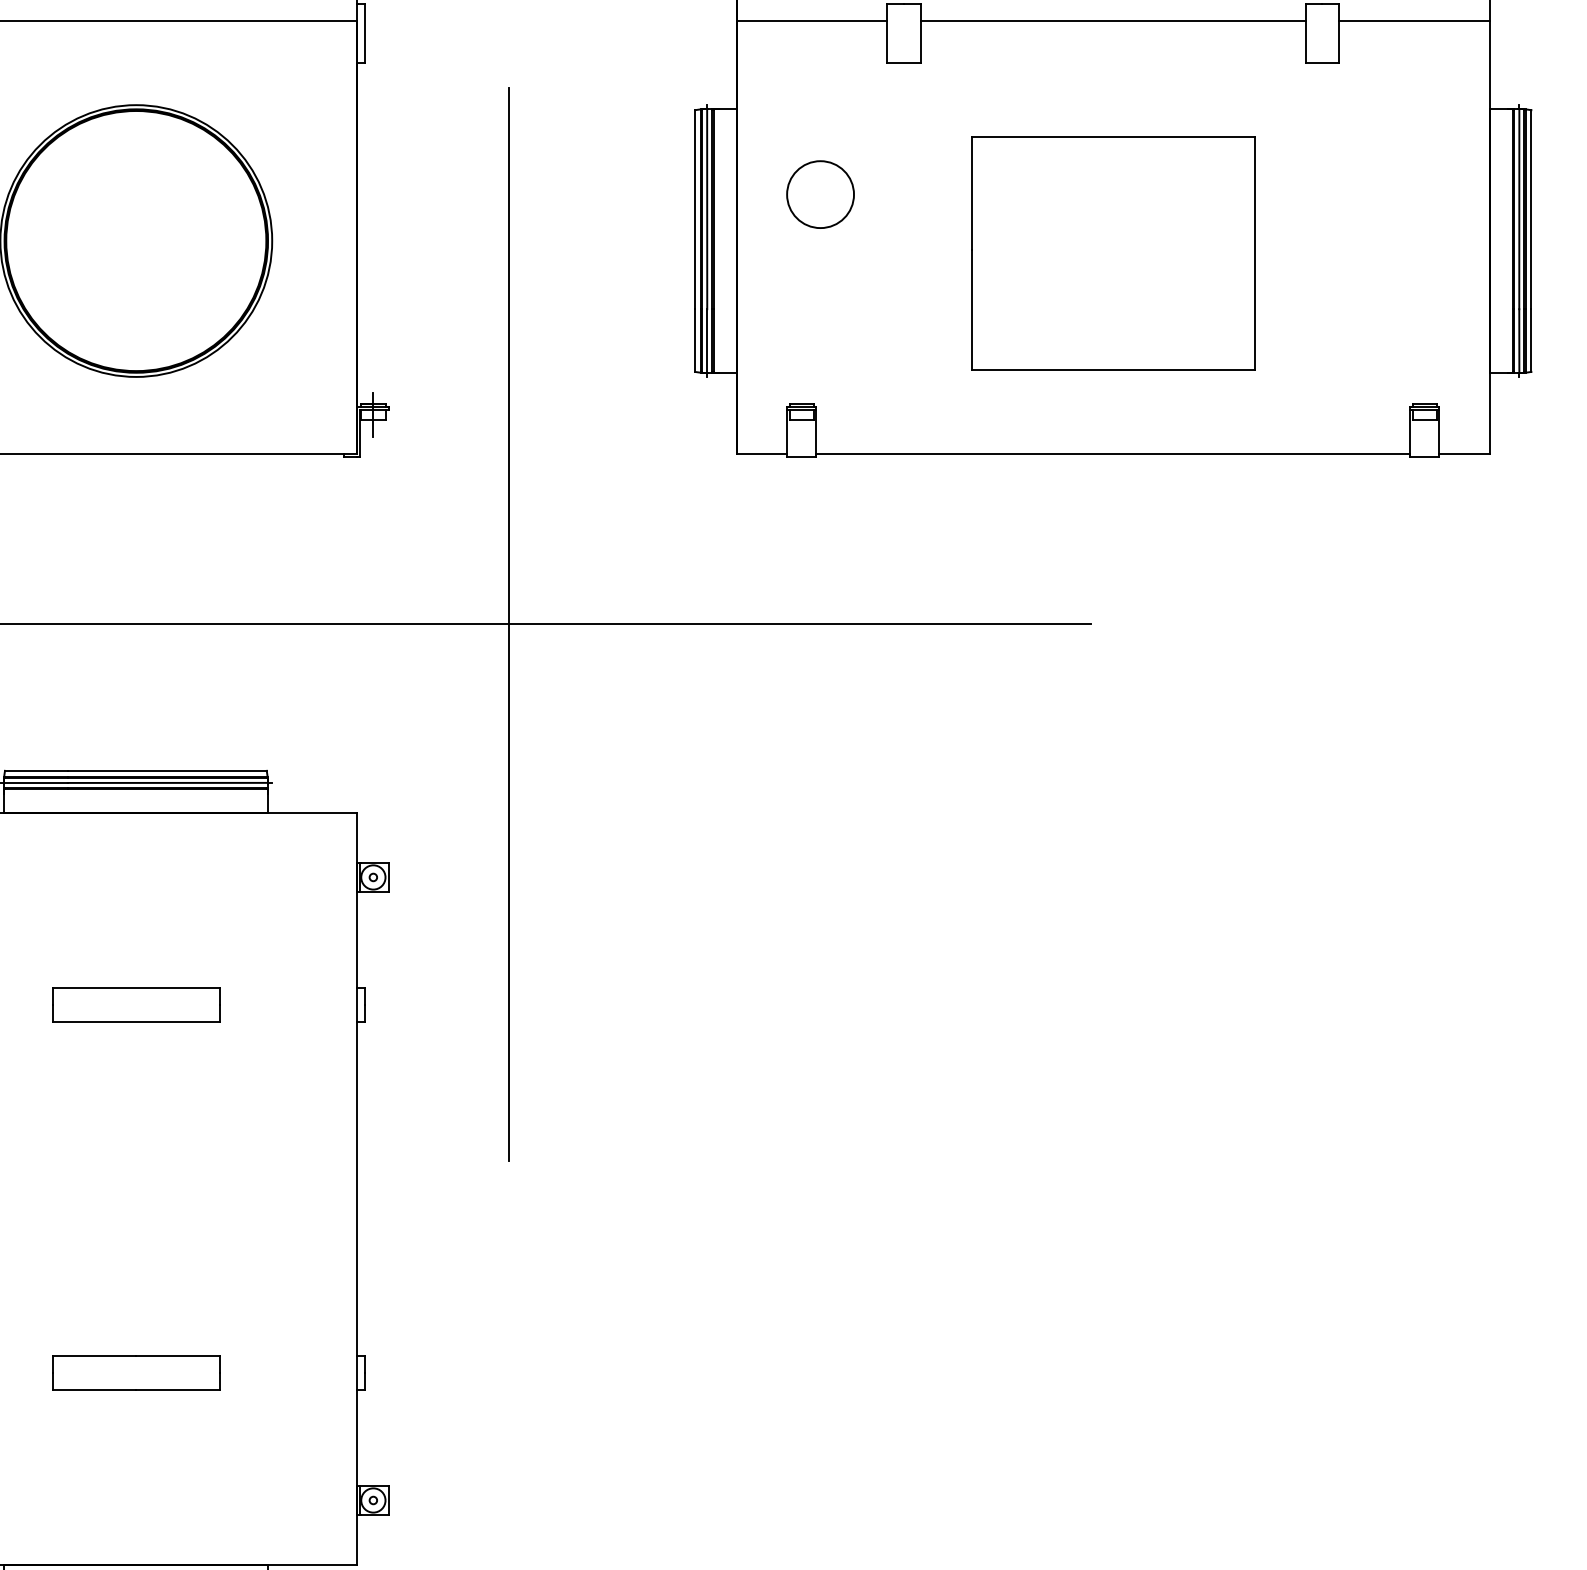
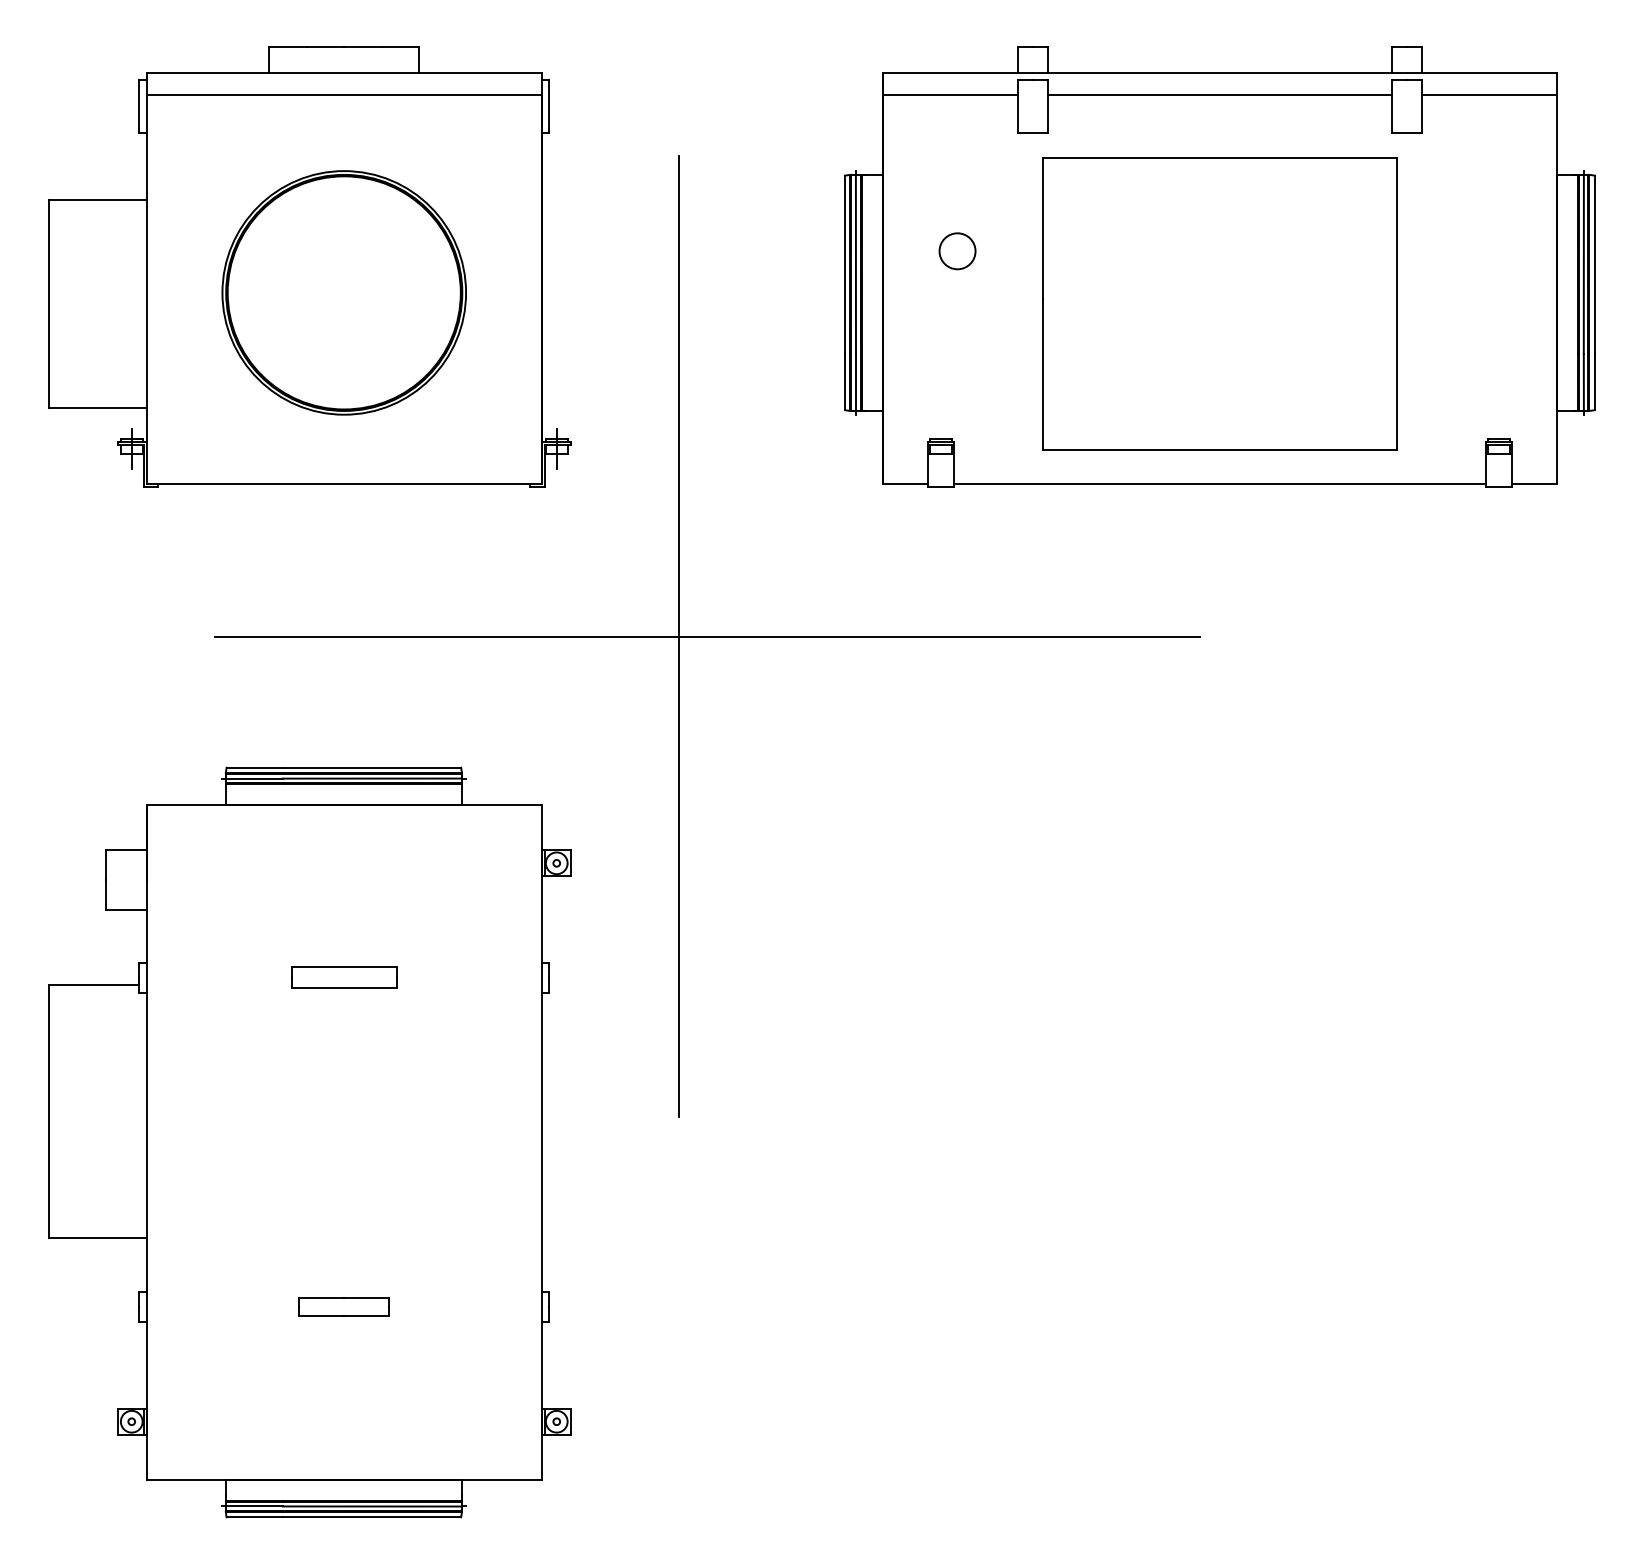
circle: (820, 194) -> (957, 251), size x0.6
part: (1112, 252) -> (1219, 303), size x1.4
part: (135, 1004) -> (343, 977), size x0.7
part: (135, 1371) -> (343, 1306), size x0.6

